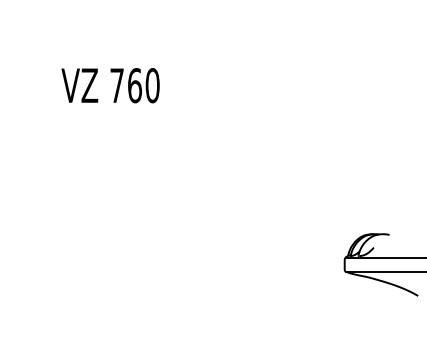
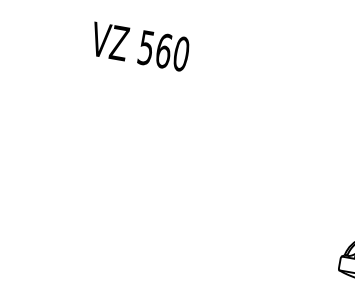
text: (116, 85) -> (145, 47), 760 -> 560

